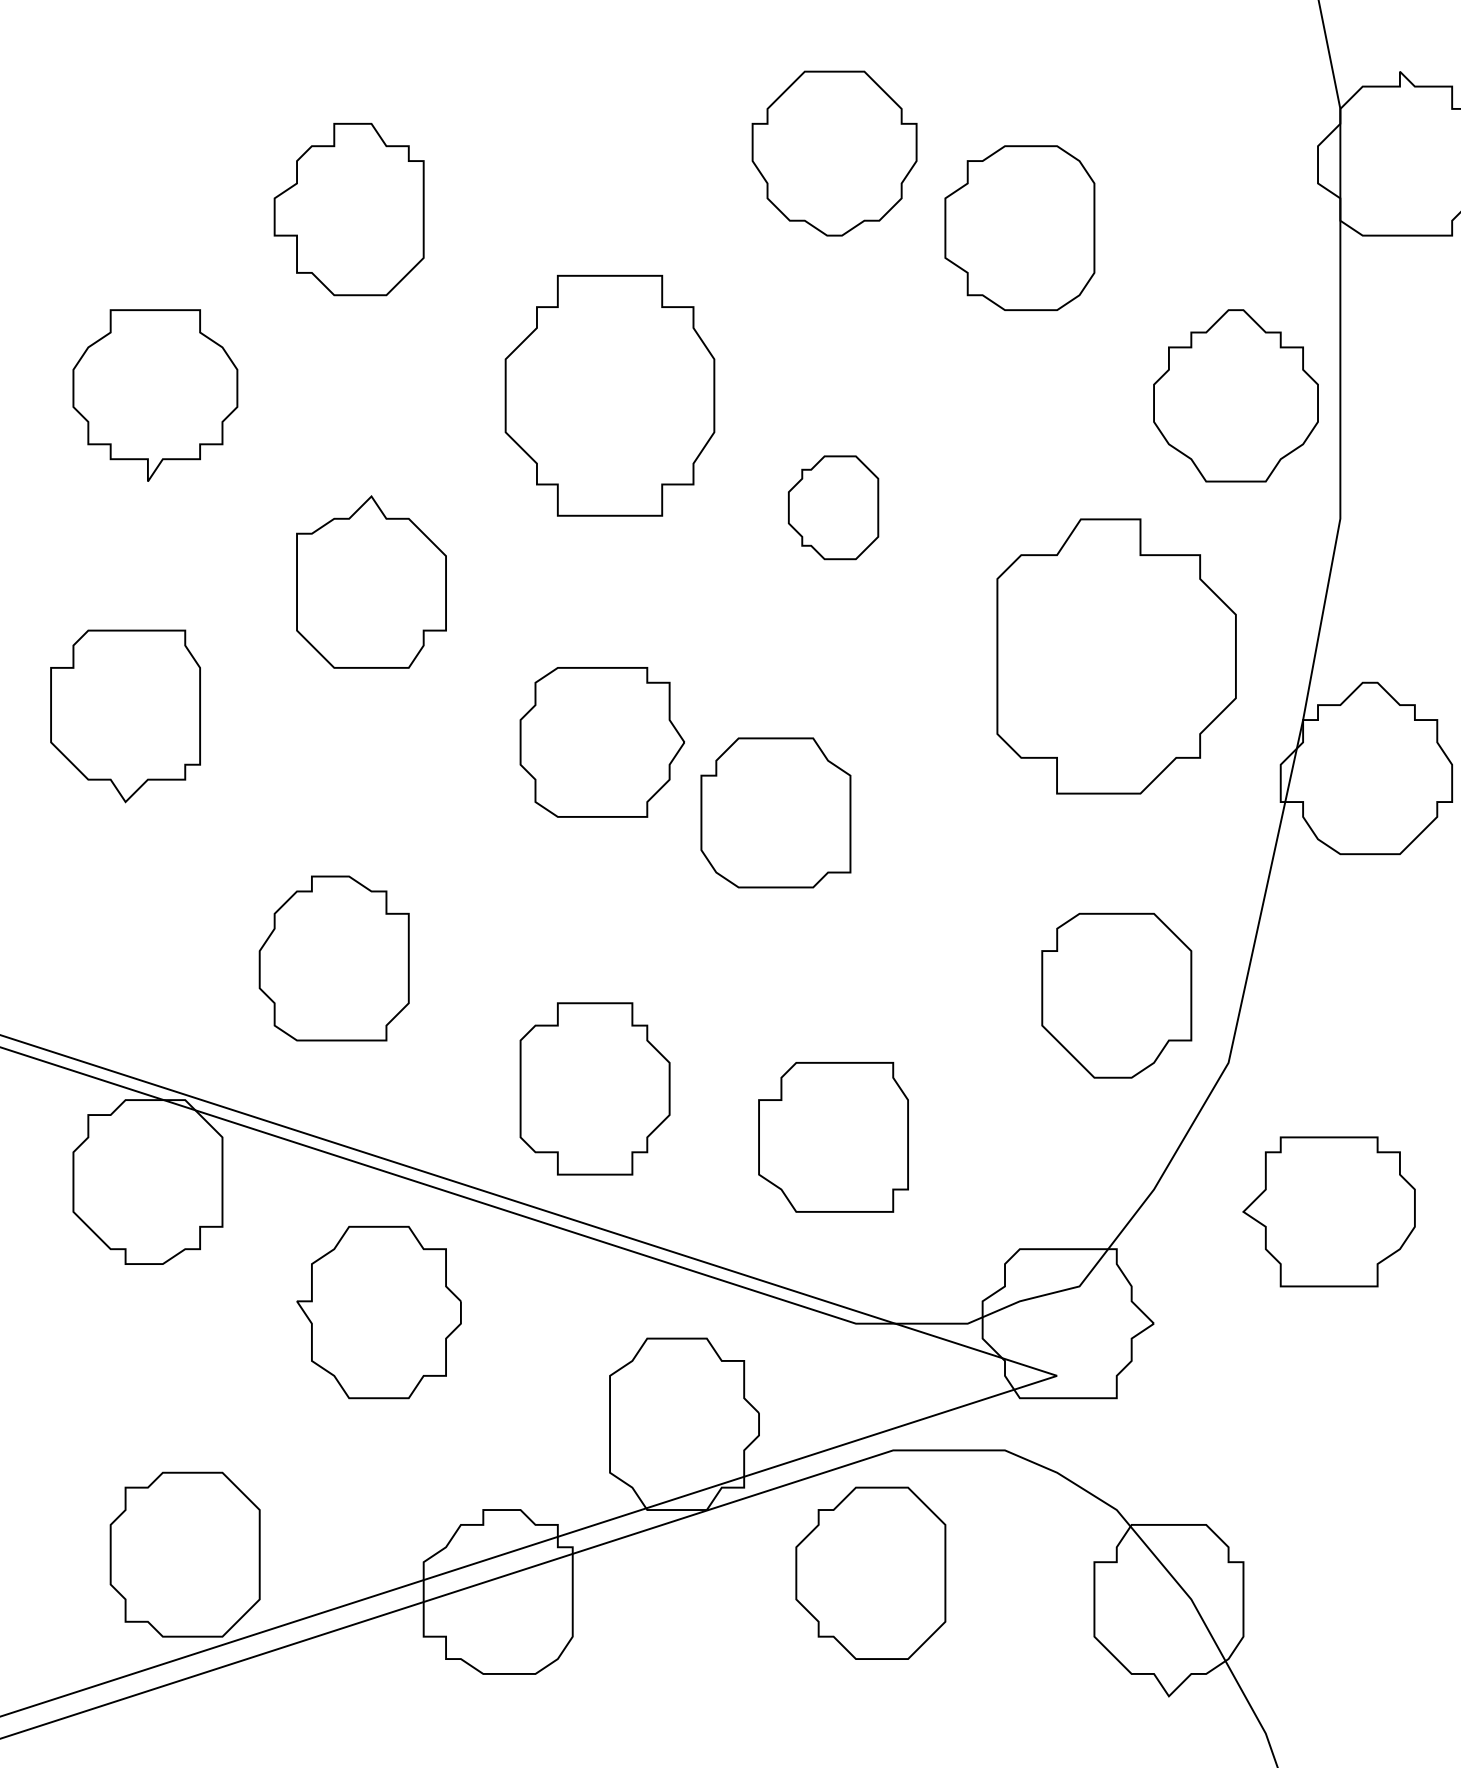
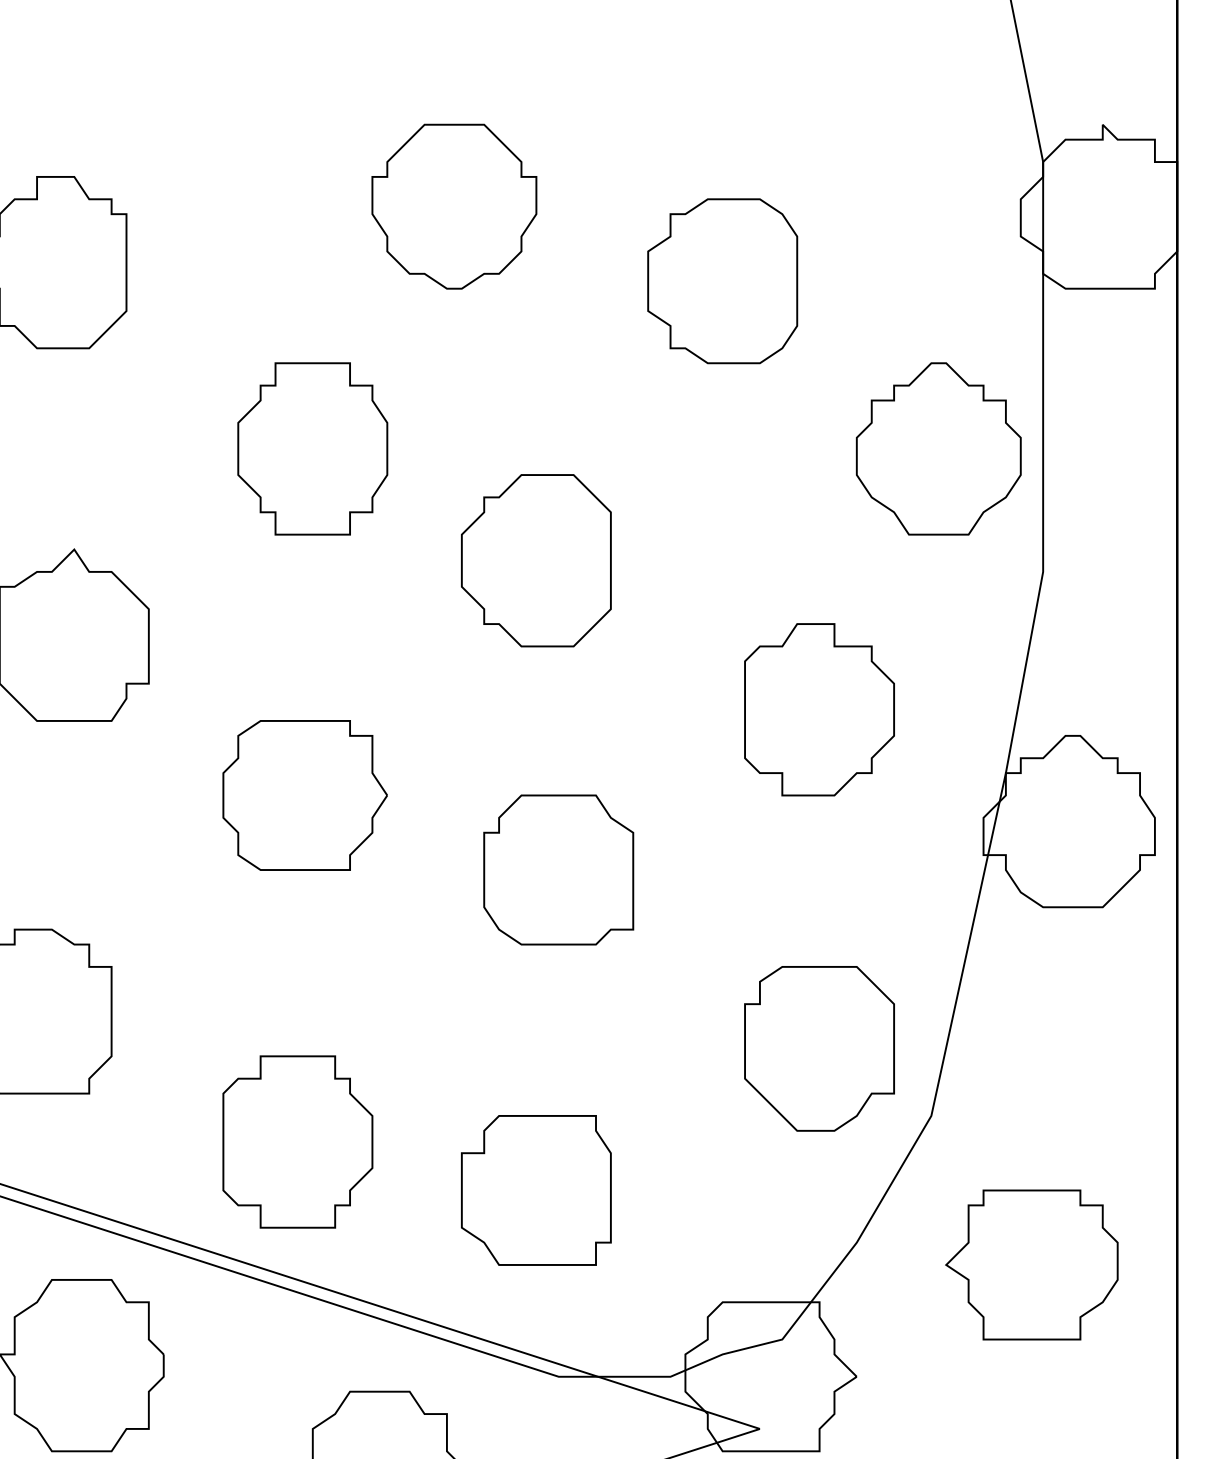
part: (834, 153) -> (454, 206), moved
part: (609, 395) -> (312, 448), size x0.71
part: (833, 507) -> (536, 560), size x1.67
part: (1116, 656) -> (819, 709), size x0.62
part: (775, 812) -> (558, 869), moved

